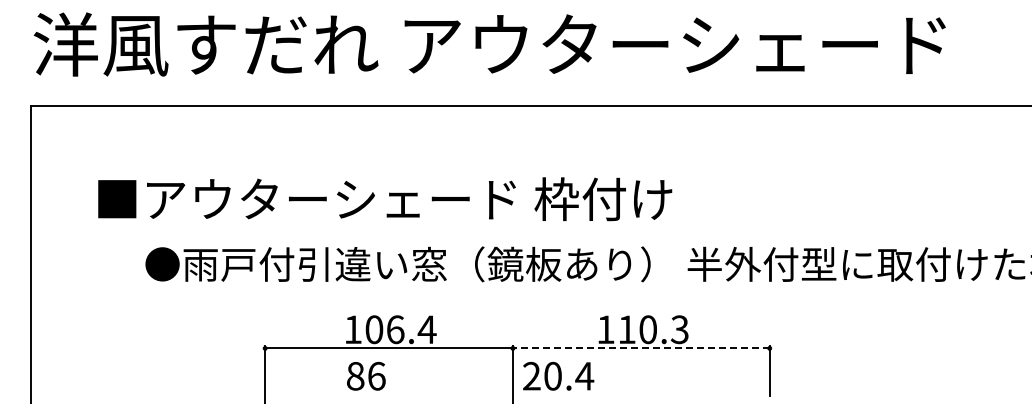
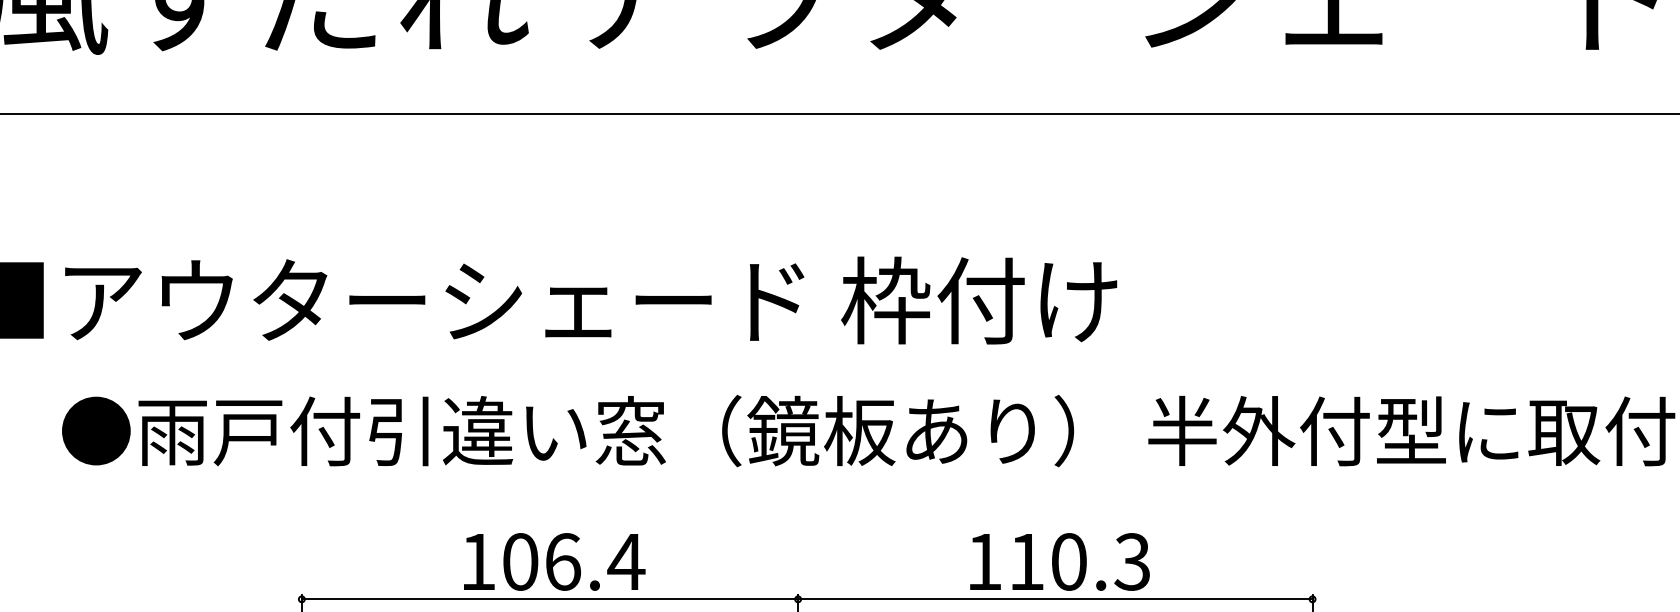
line: (640, 348) -> (1053, 599), dashed -> solid

